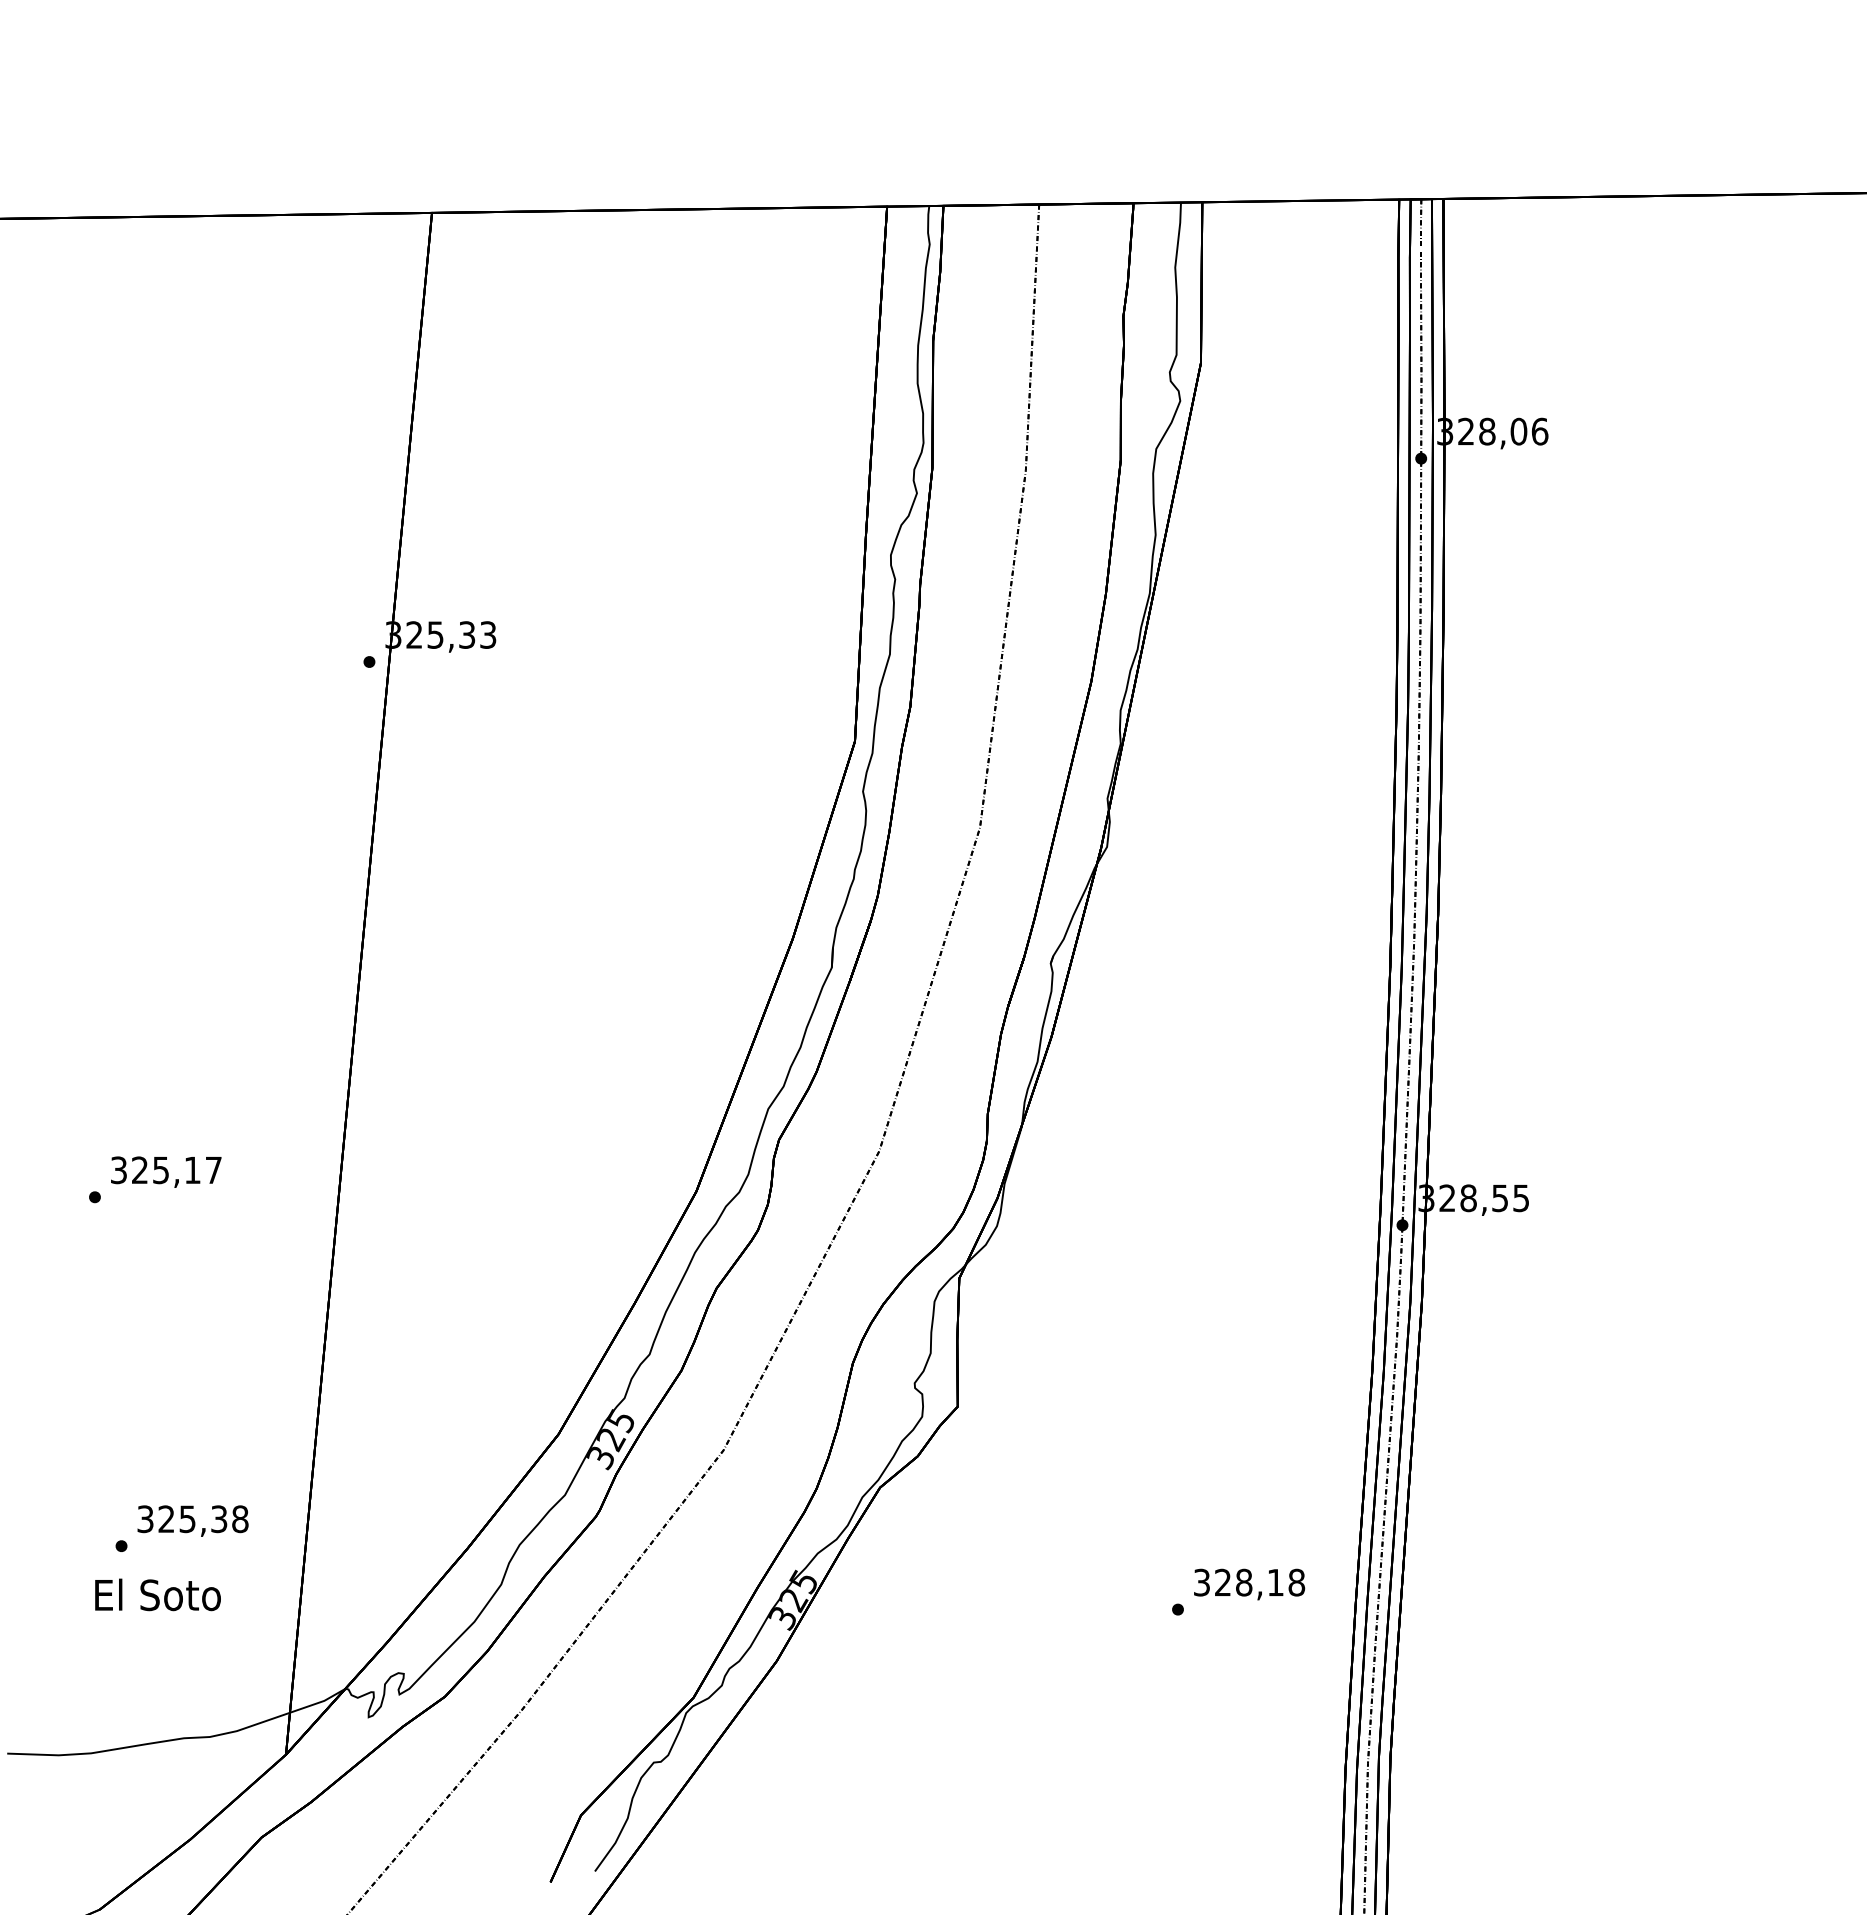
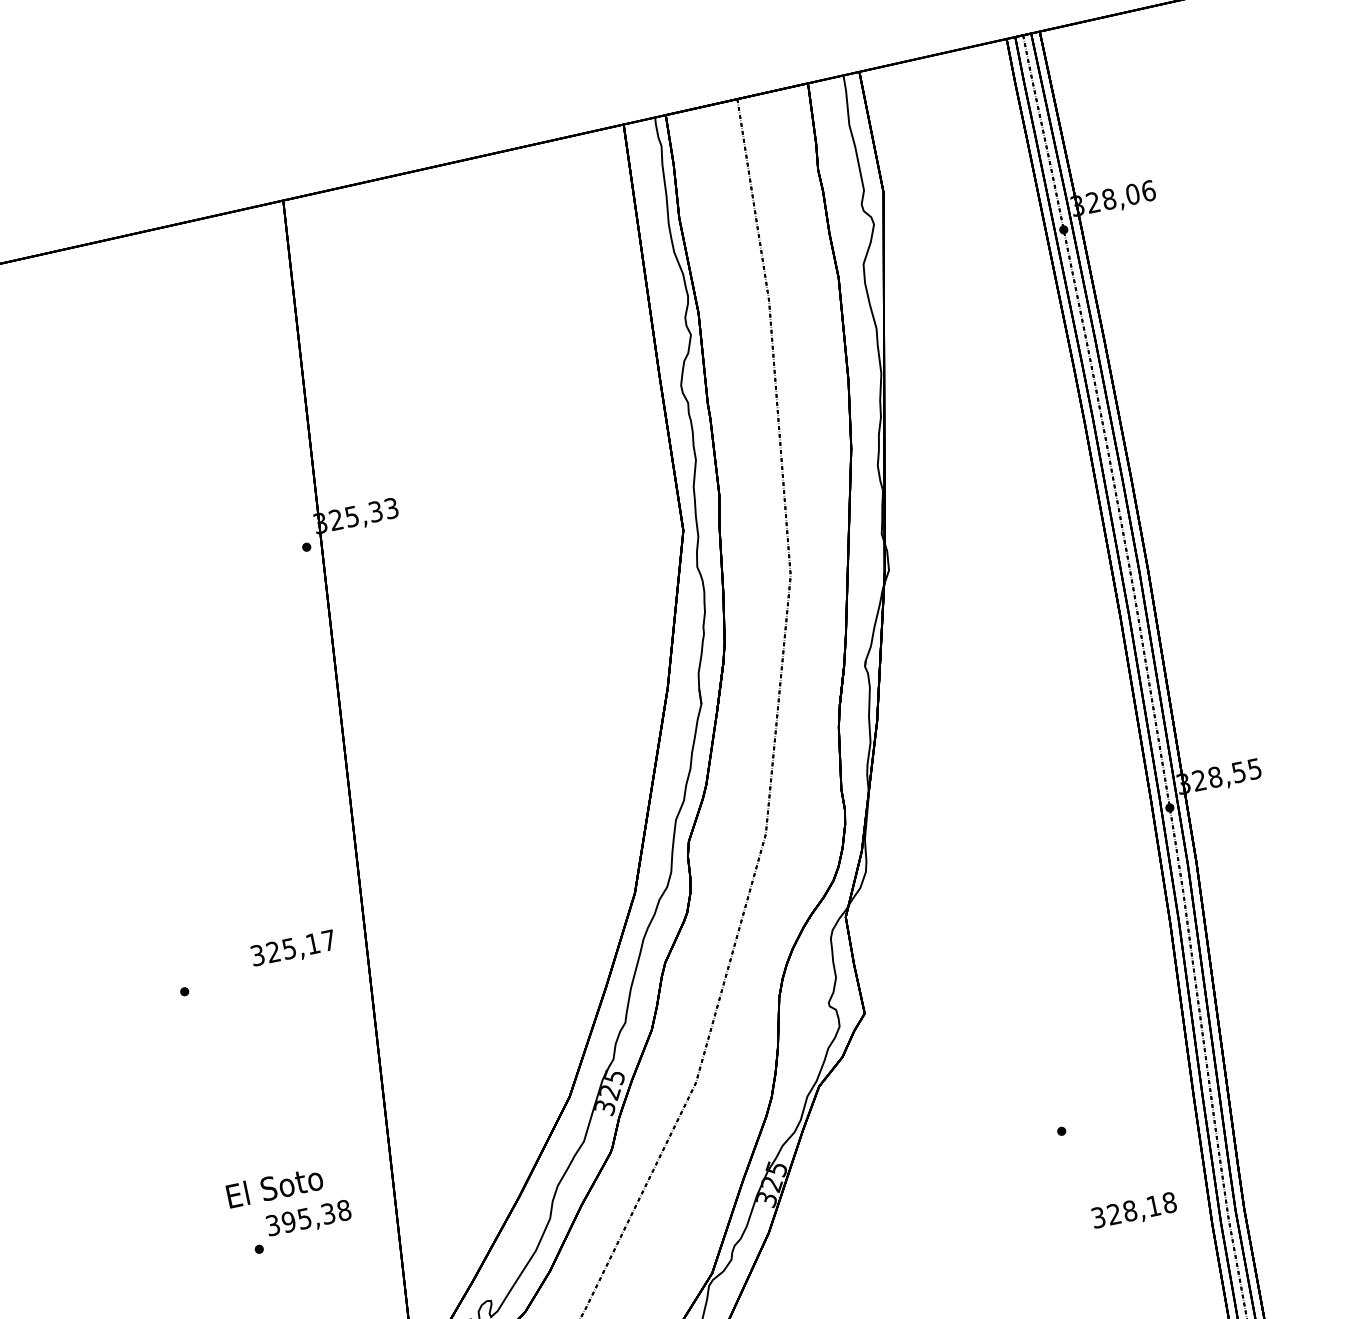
text: (166, 1171) -> (293, 948), moved
text: (166, 1519) -> (288, 1222), 325,38 -> 395,38
text: (1249, 1584) -> (1134, 1211), moved
text: (157, 1594) -> (274, 1186), moved

